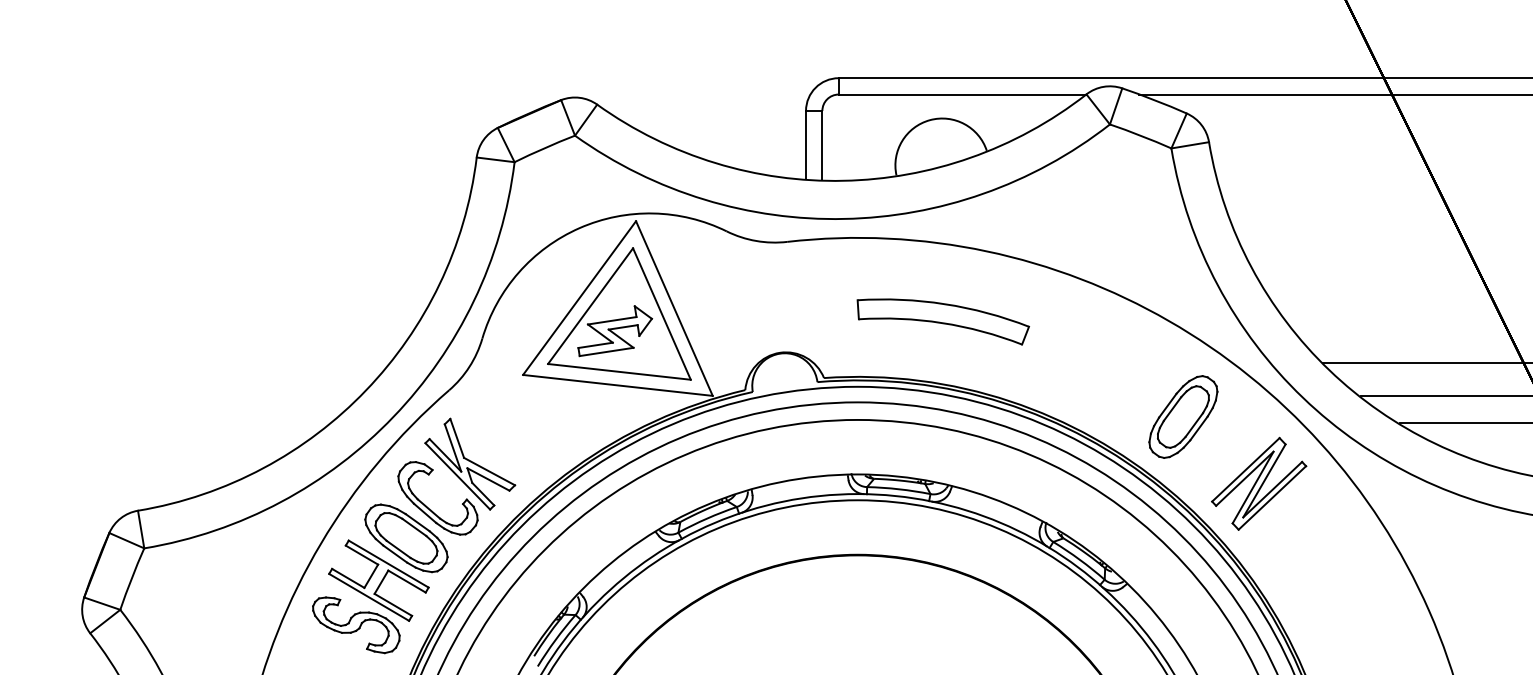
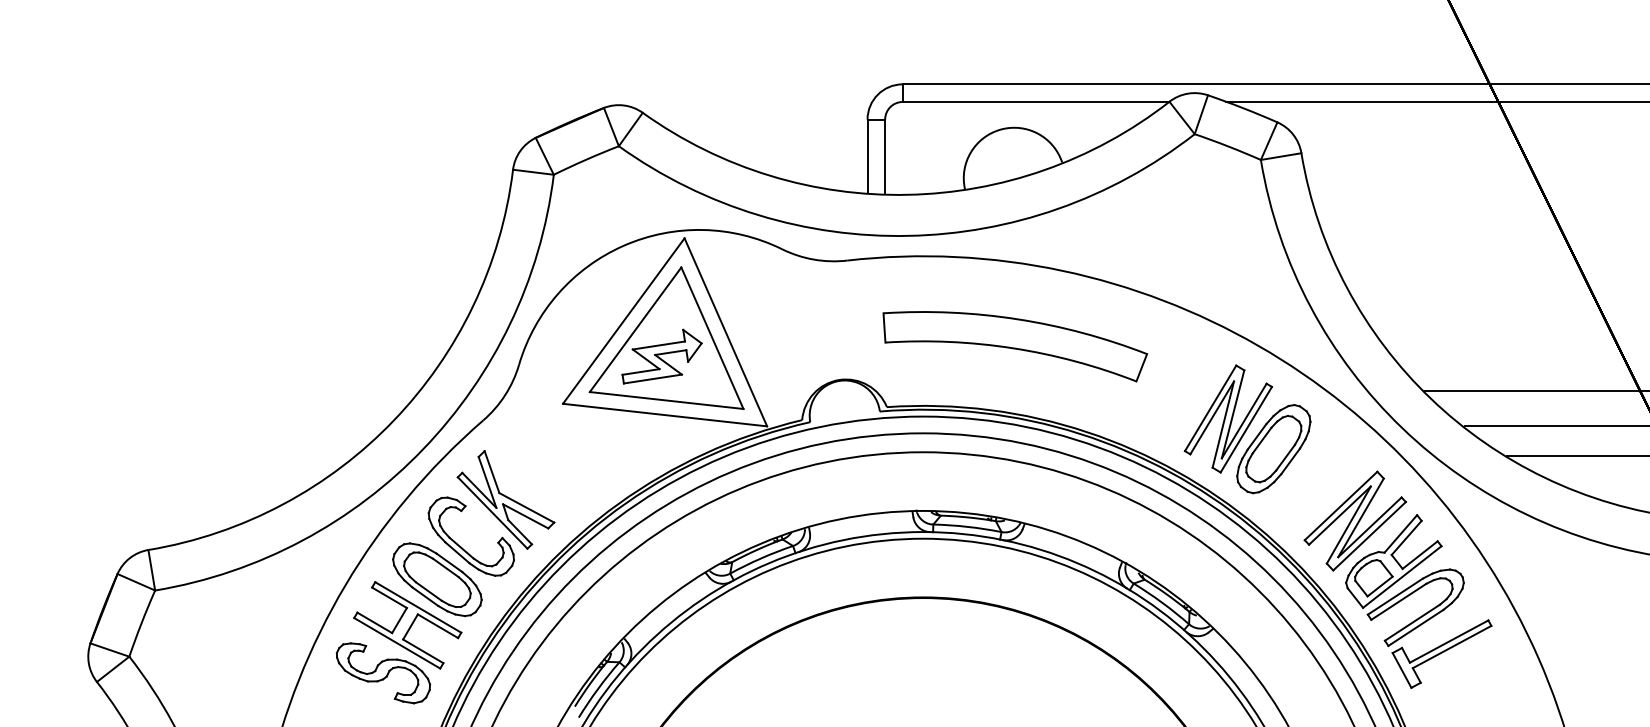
part: (943, 321) -> (1015, 346), size x1.43
part: (1141, 388) -> (1228, 418), added
part: (1313, 551) -> (1413, 593), added

